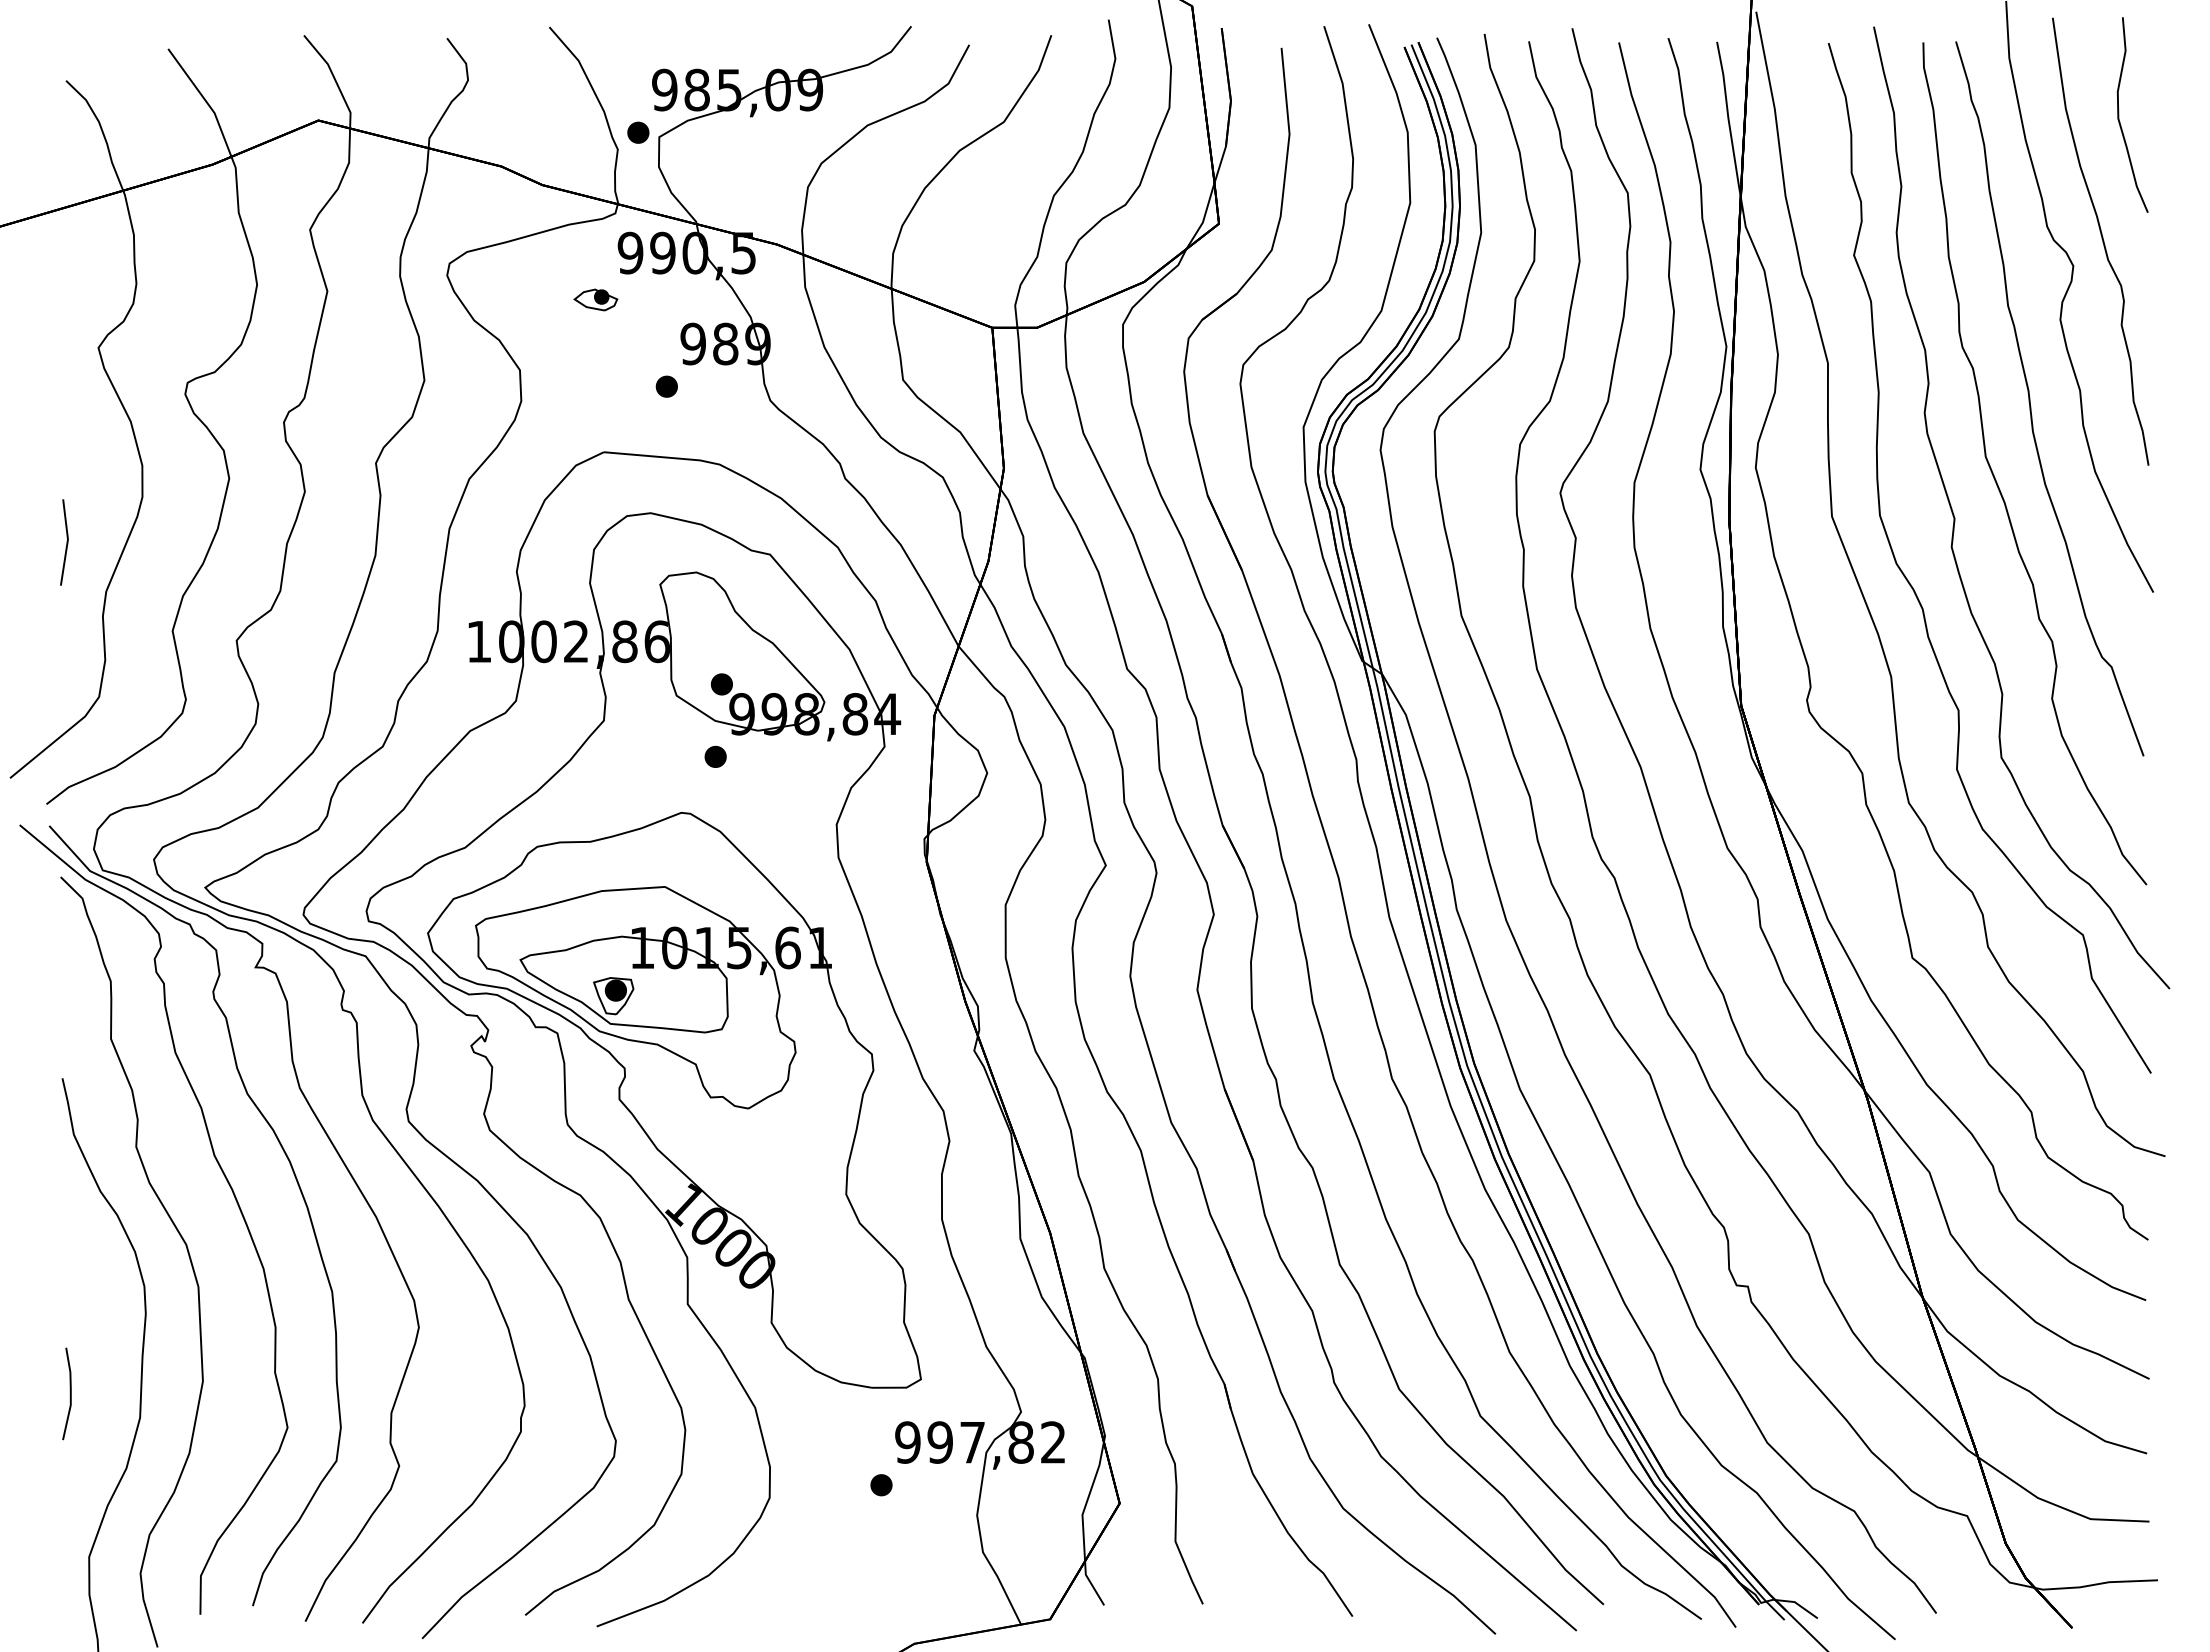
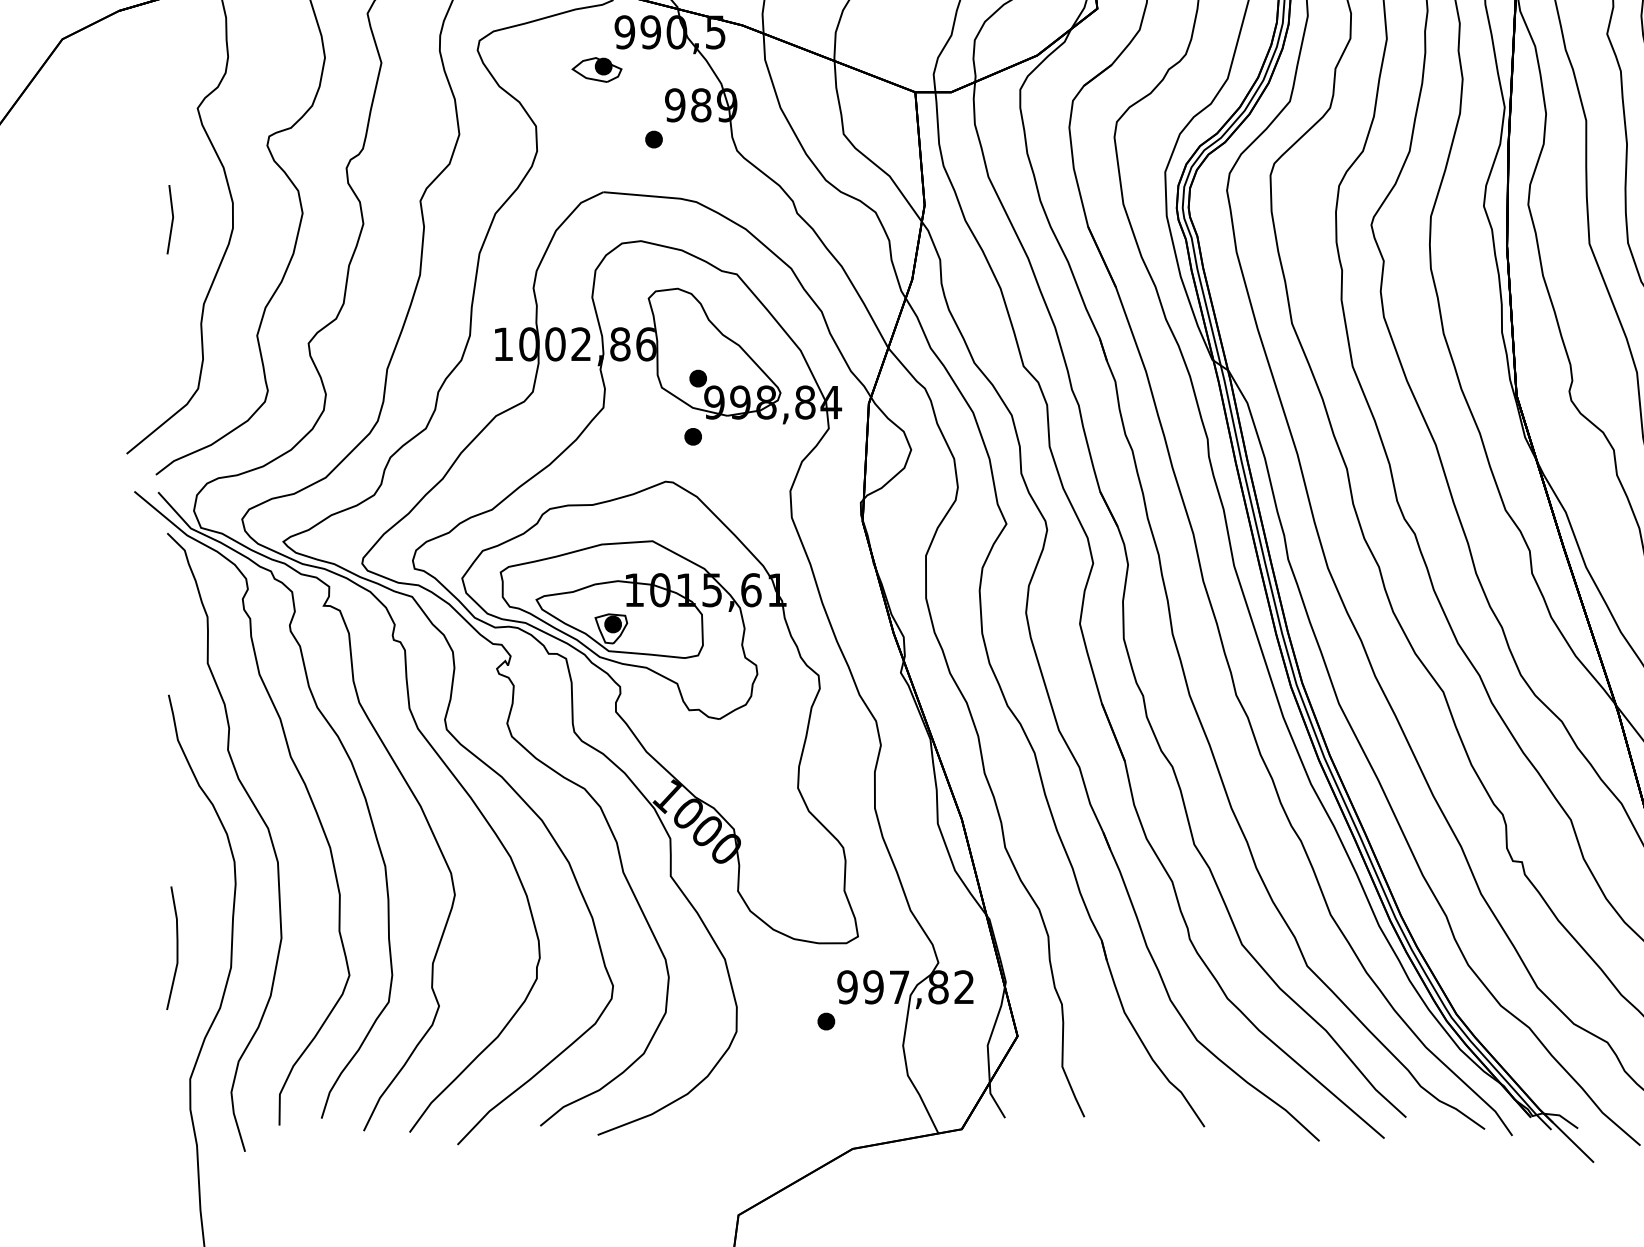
part: (595, 299) -> (596, 69), size x1.43
line: (66, 542) -> (171, 219), moved
part: (66, 1393) -> (171, 947), size x1.67

